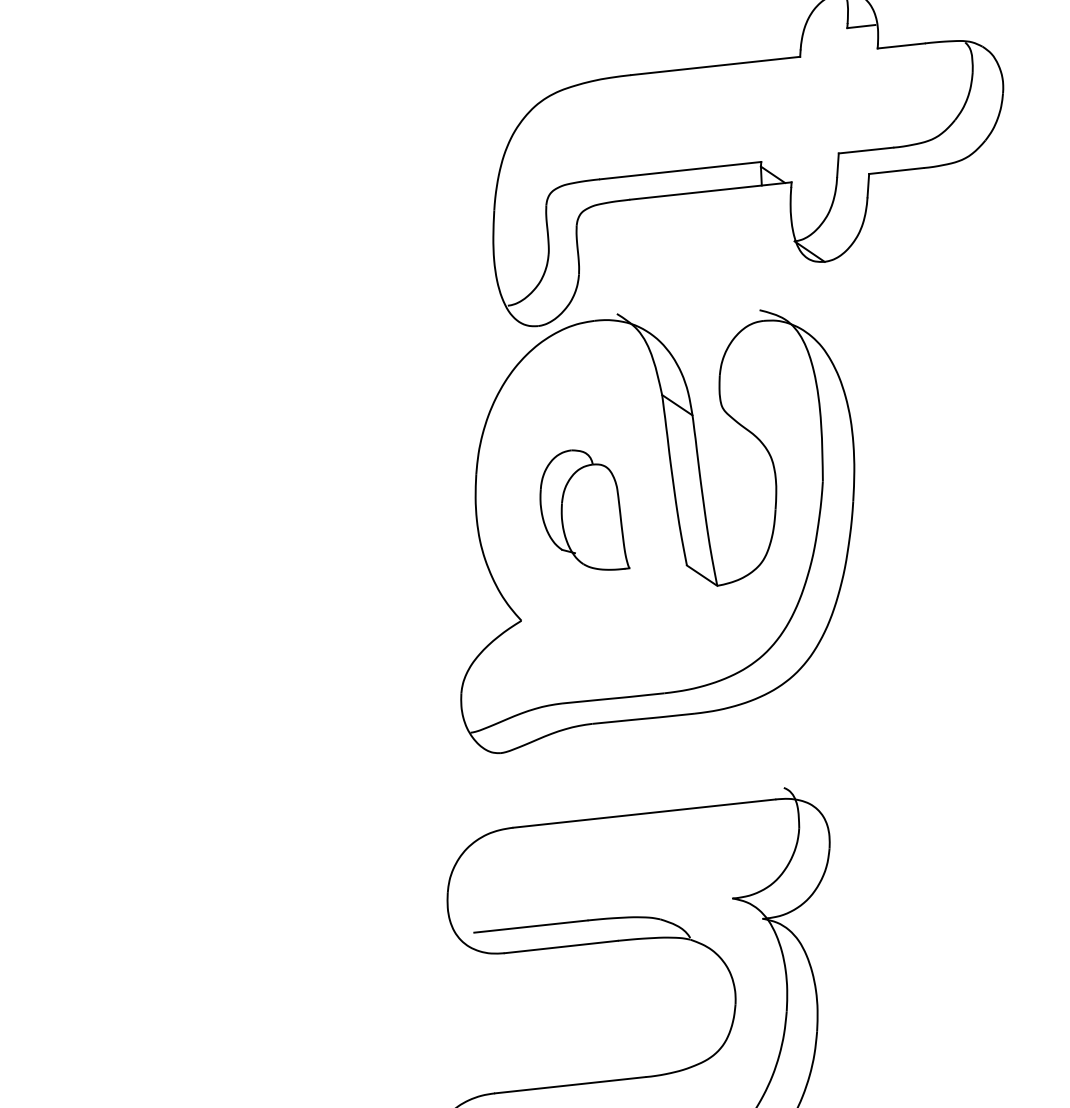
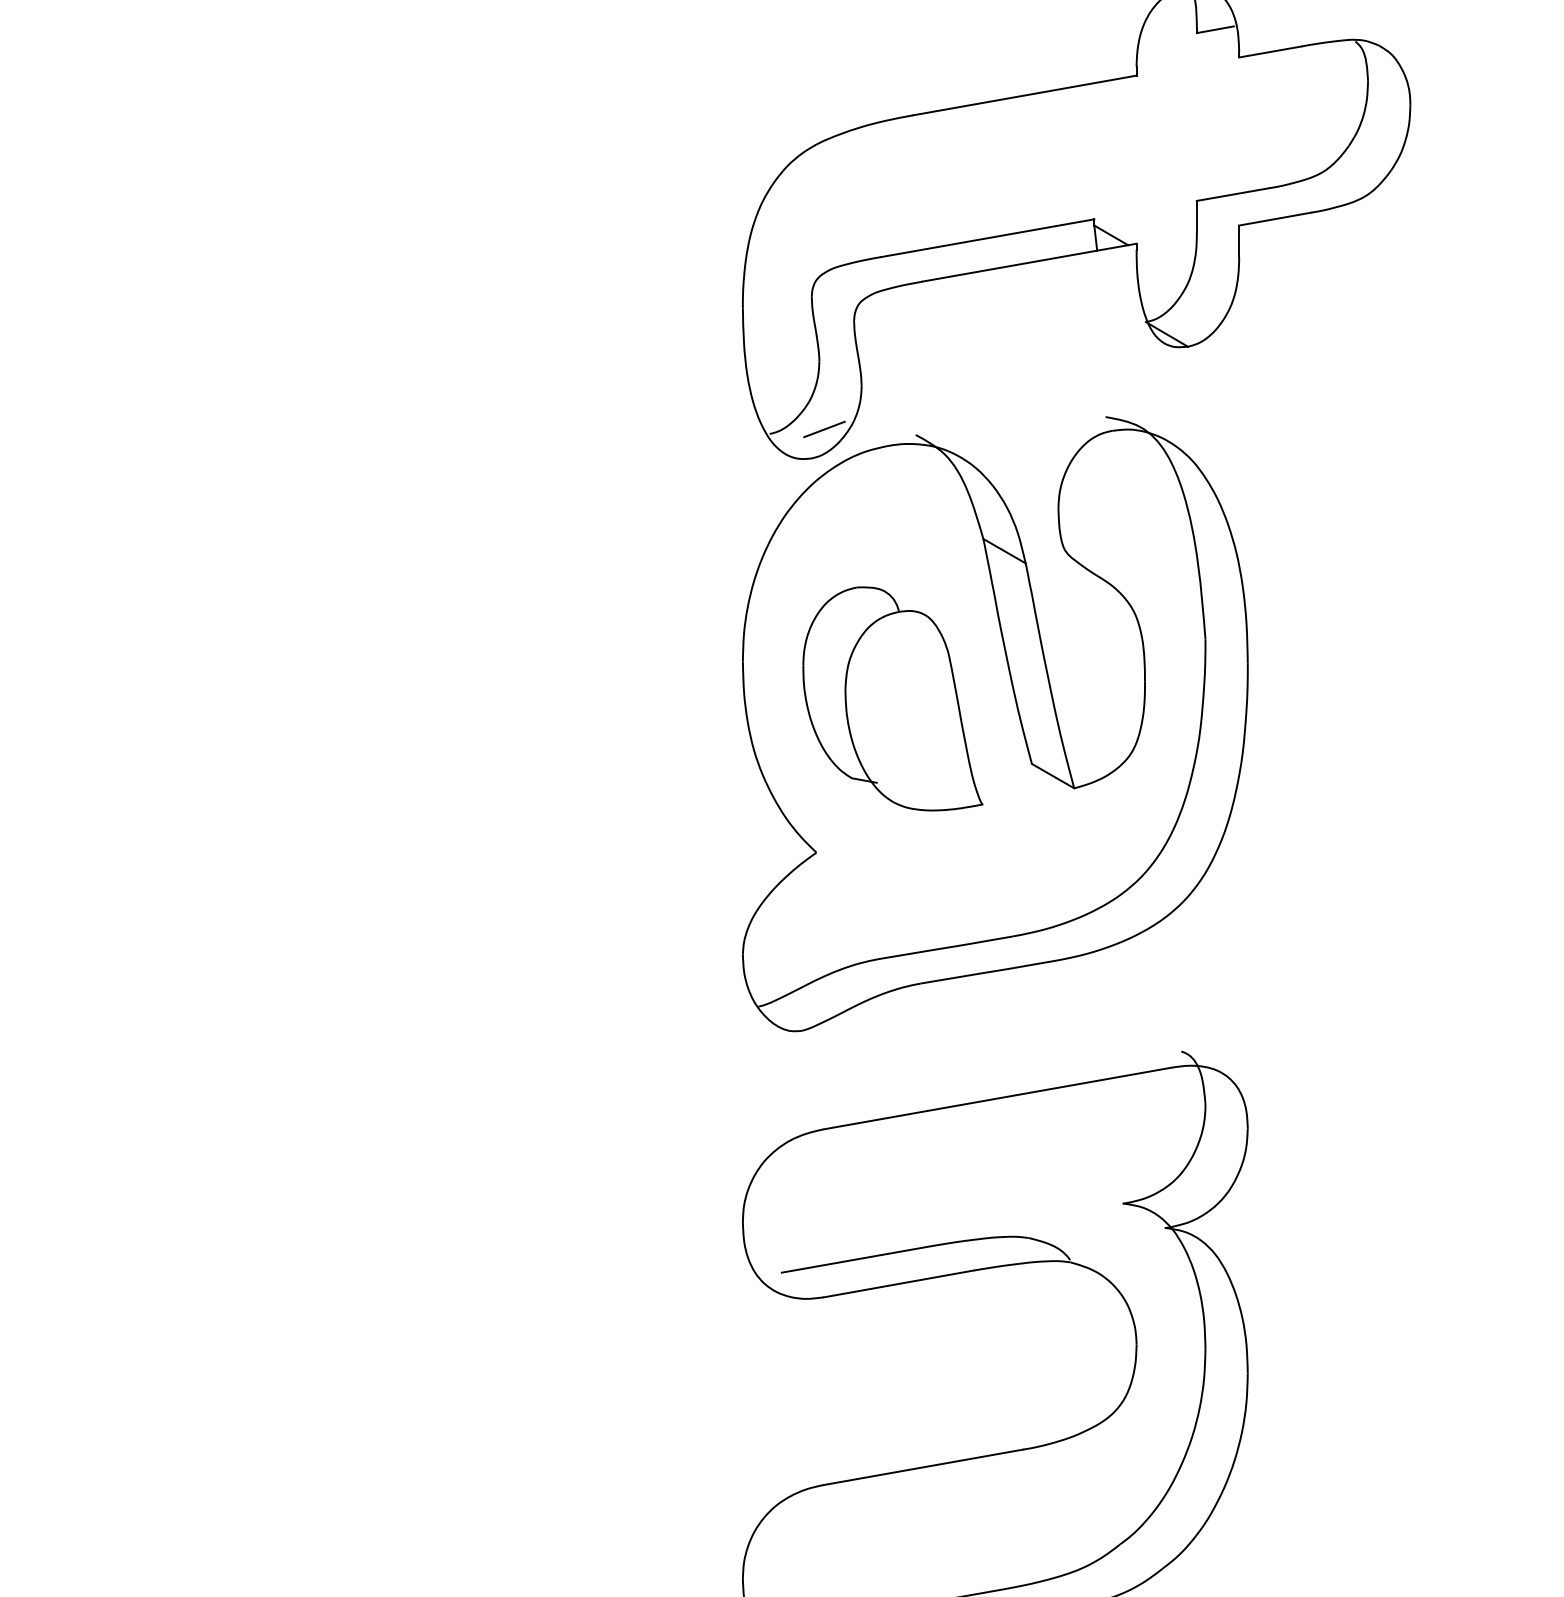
line: (549, 305) -> (824, 429), added
part: (586, 509) -> (892, 698), size x1.43

